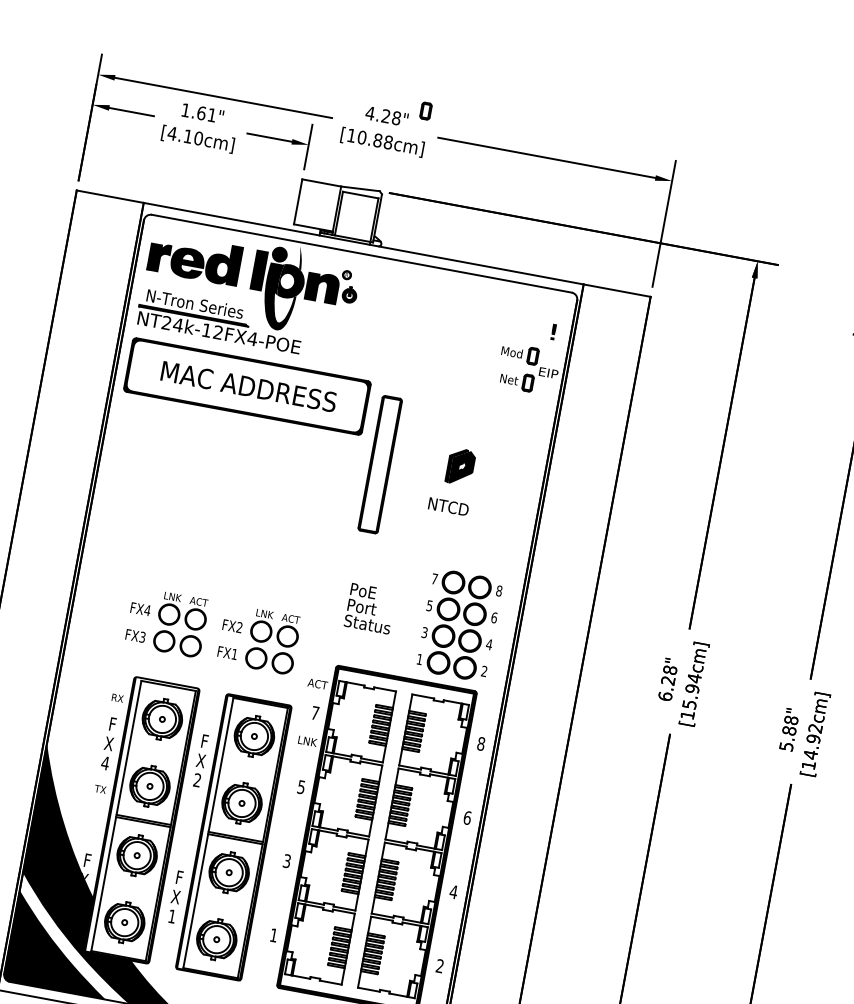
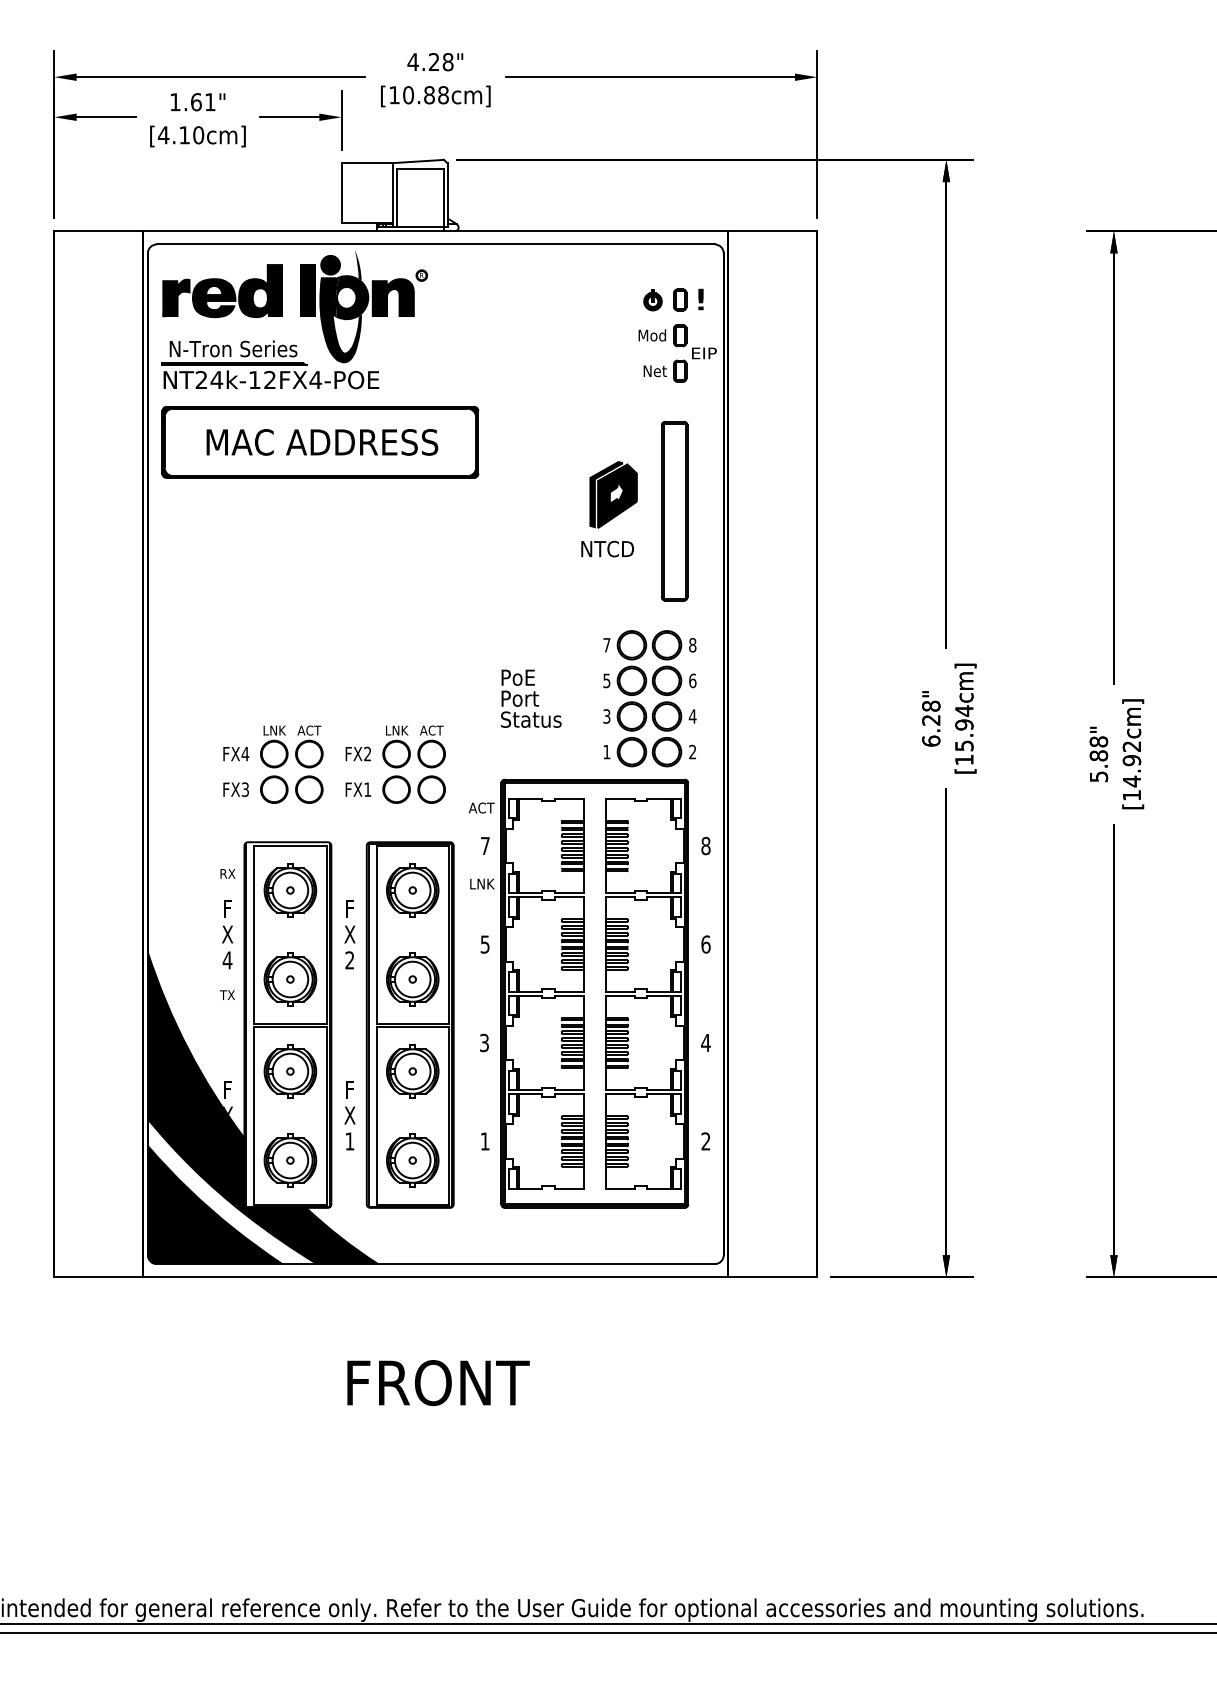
part: (426, 110) -> (680, 299), moved
part: (349, 294) -> (652, 300), moved
part: (380, 464) -> (674, 510), moved
part: (460, 466) -> (613, 494), size x1.43

